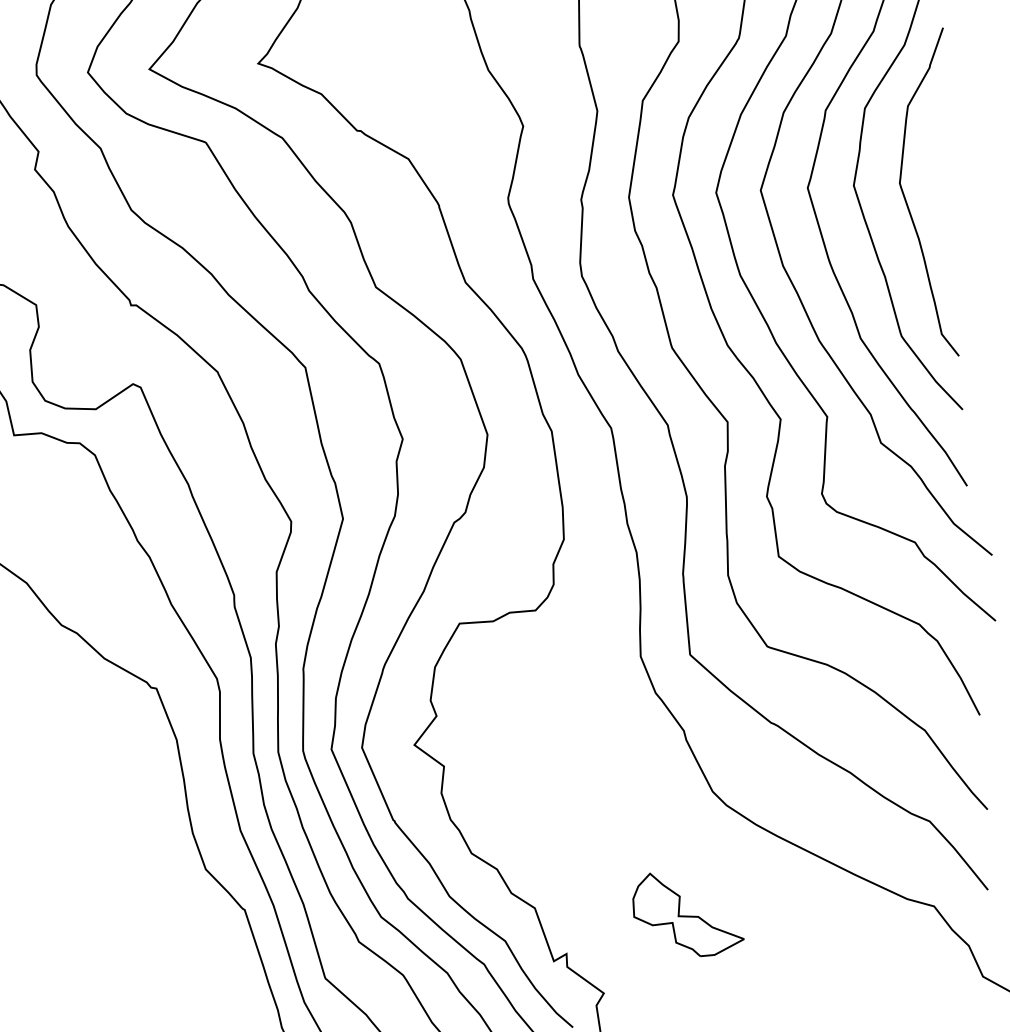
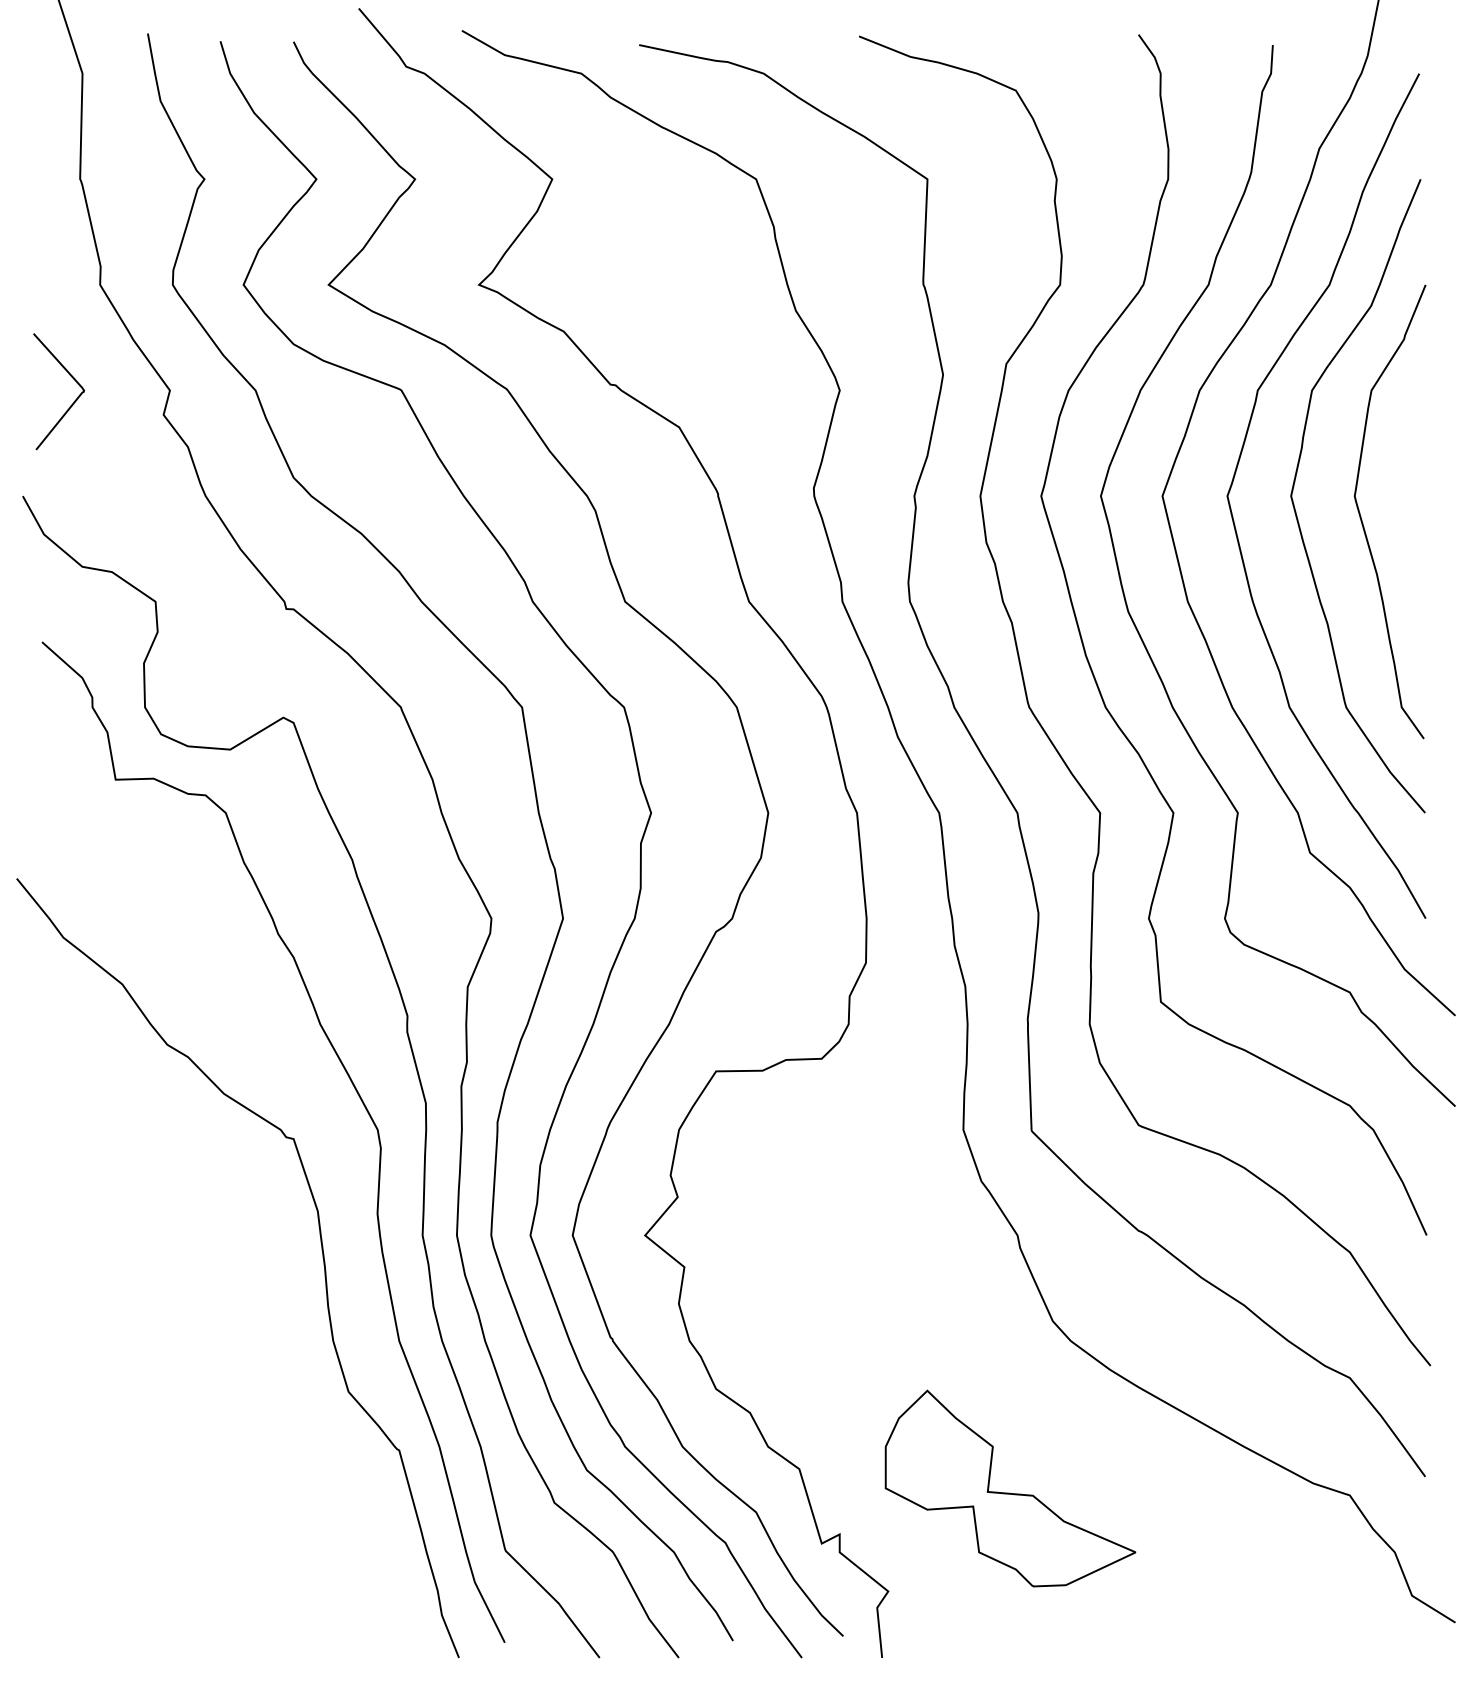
part: (688, 914) -> (1010, 1488), size x1.67

